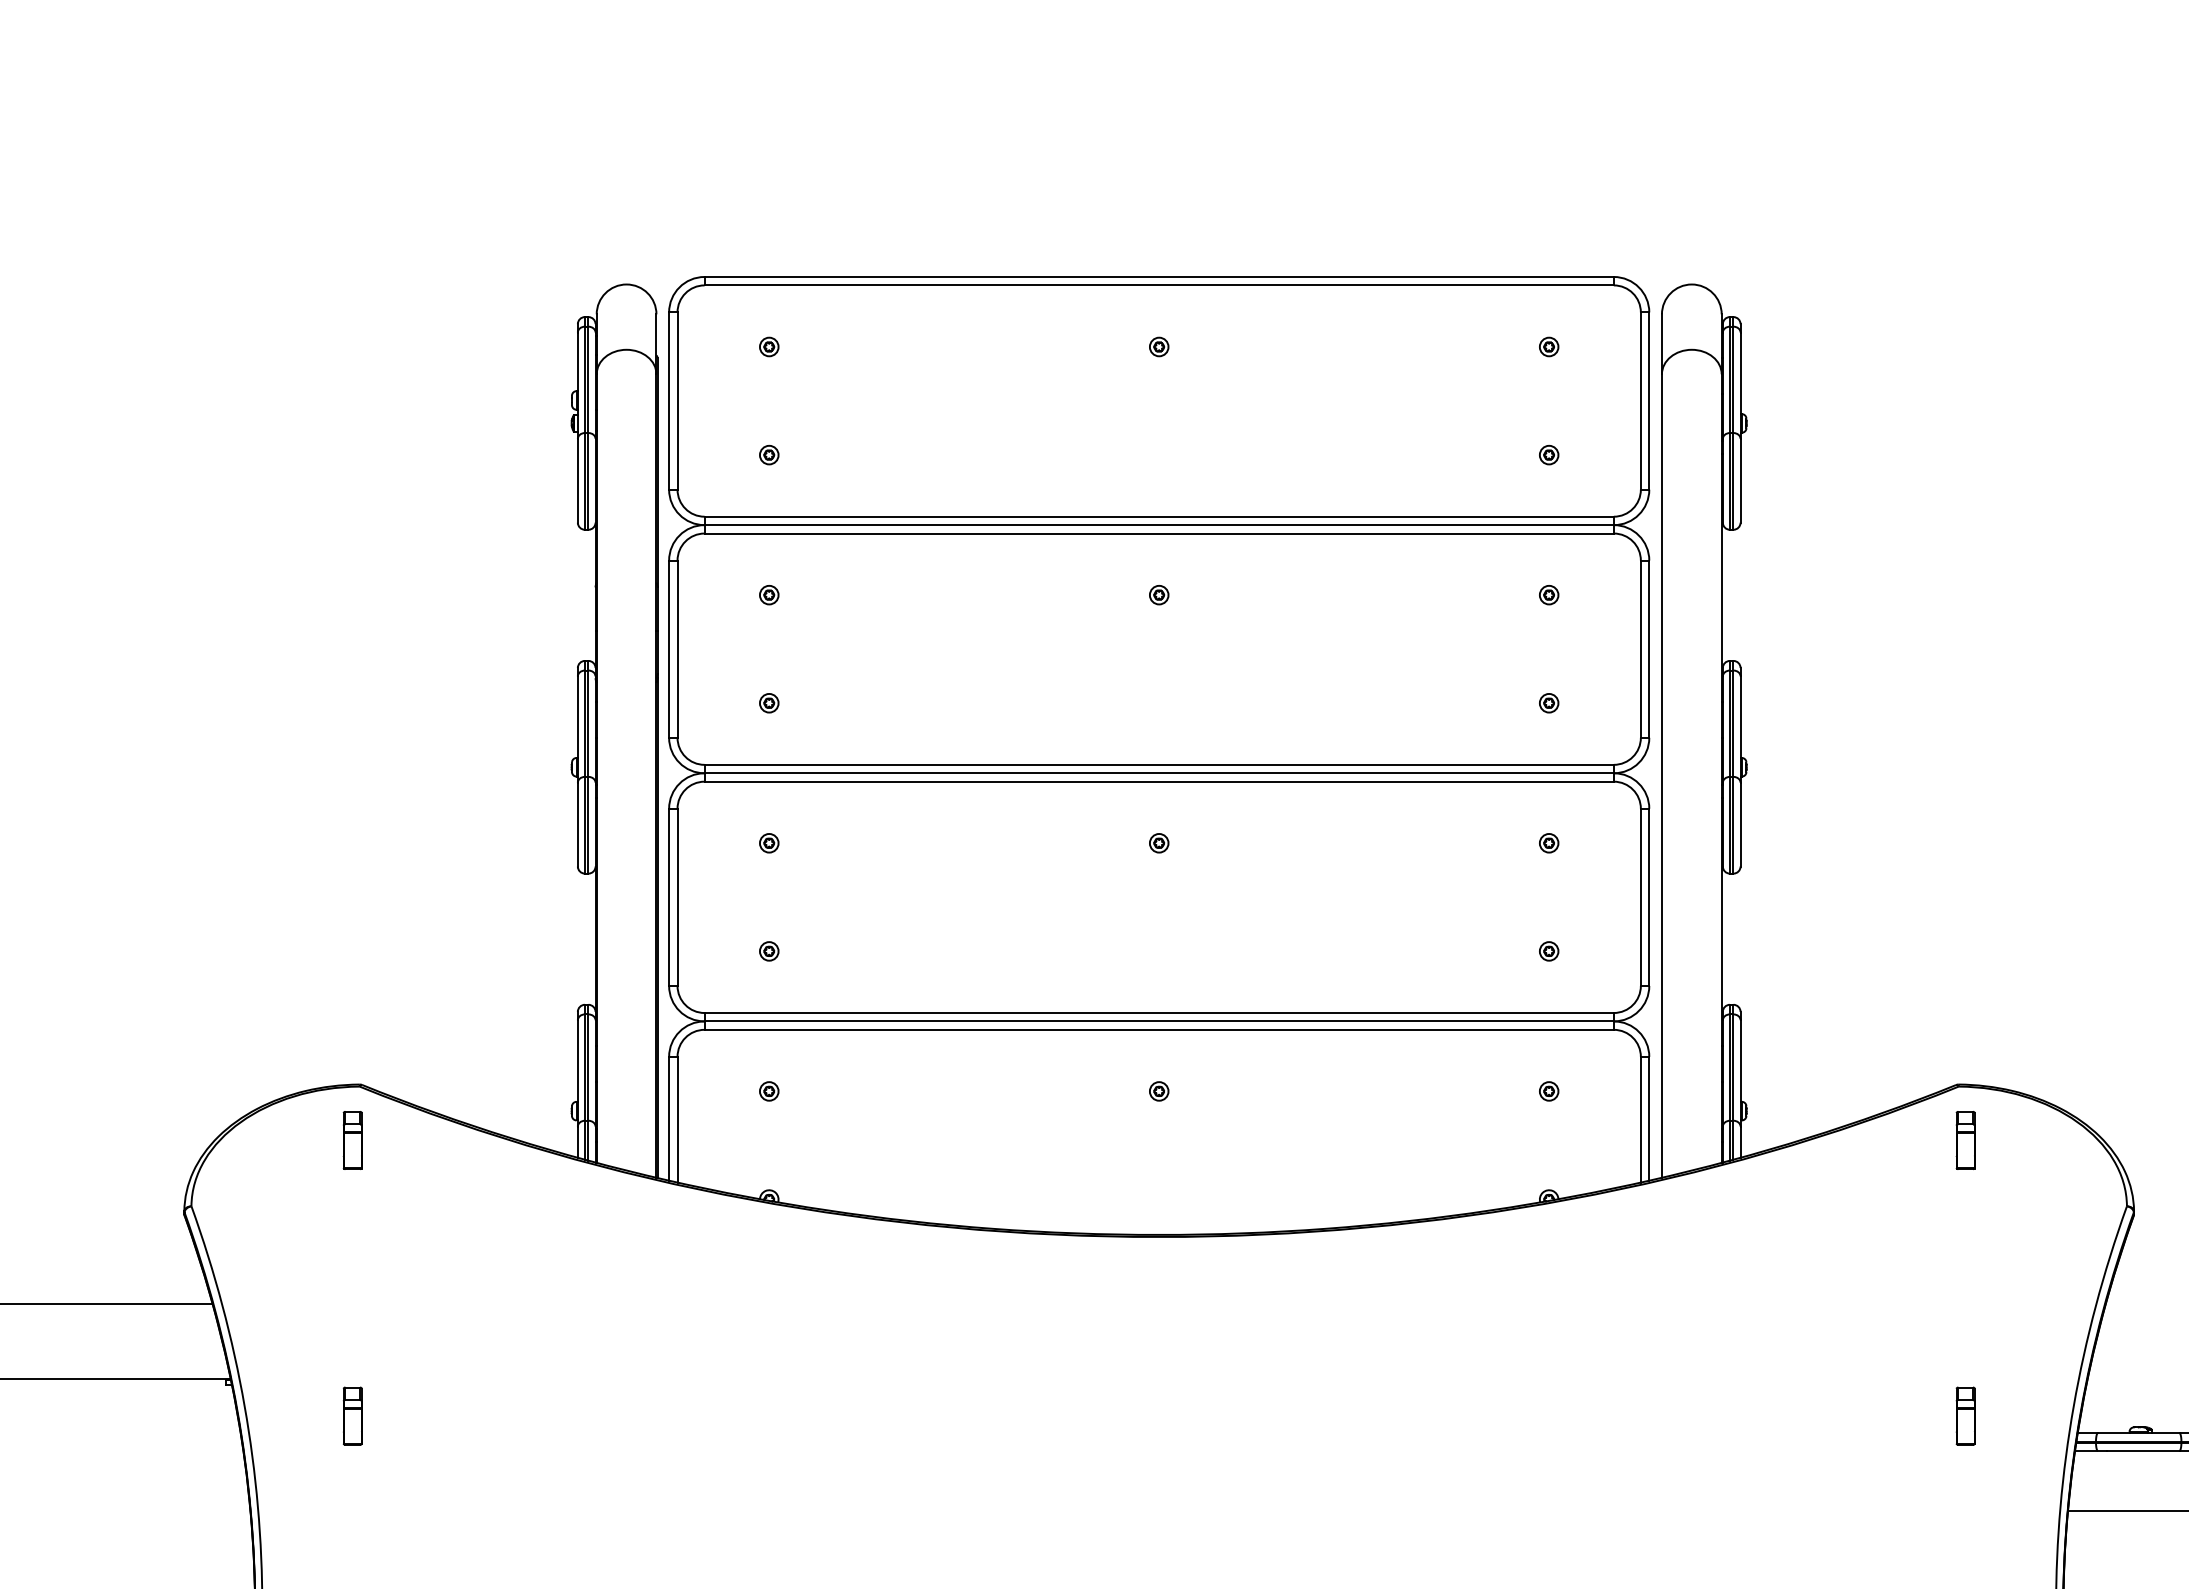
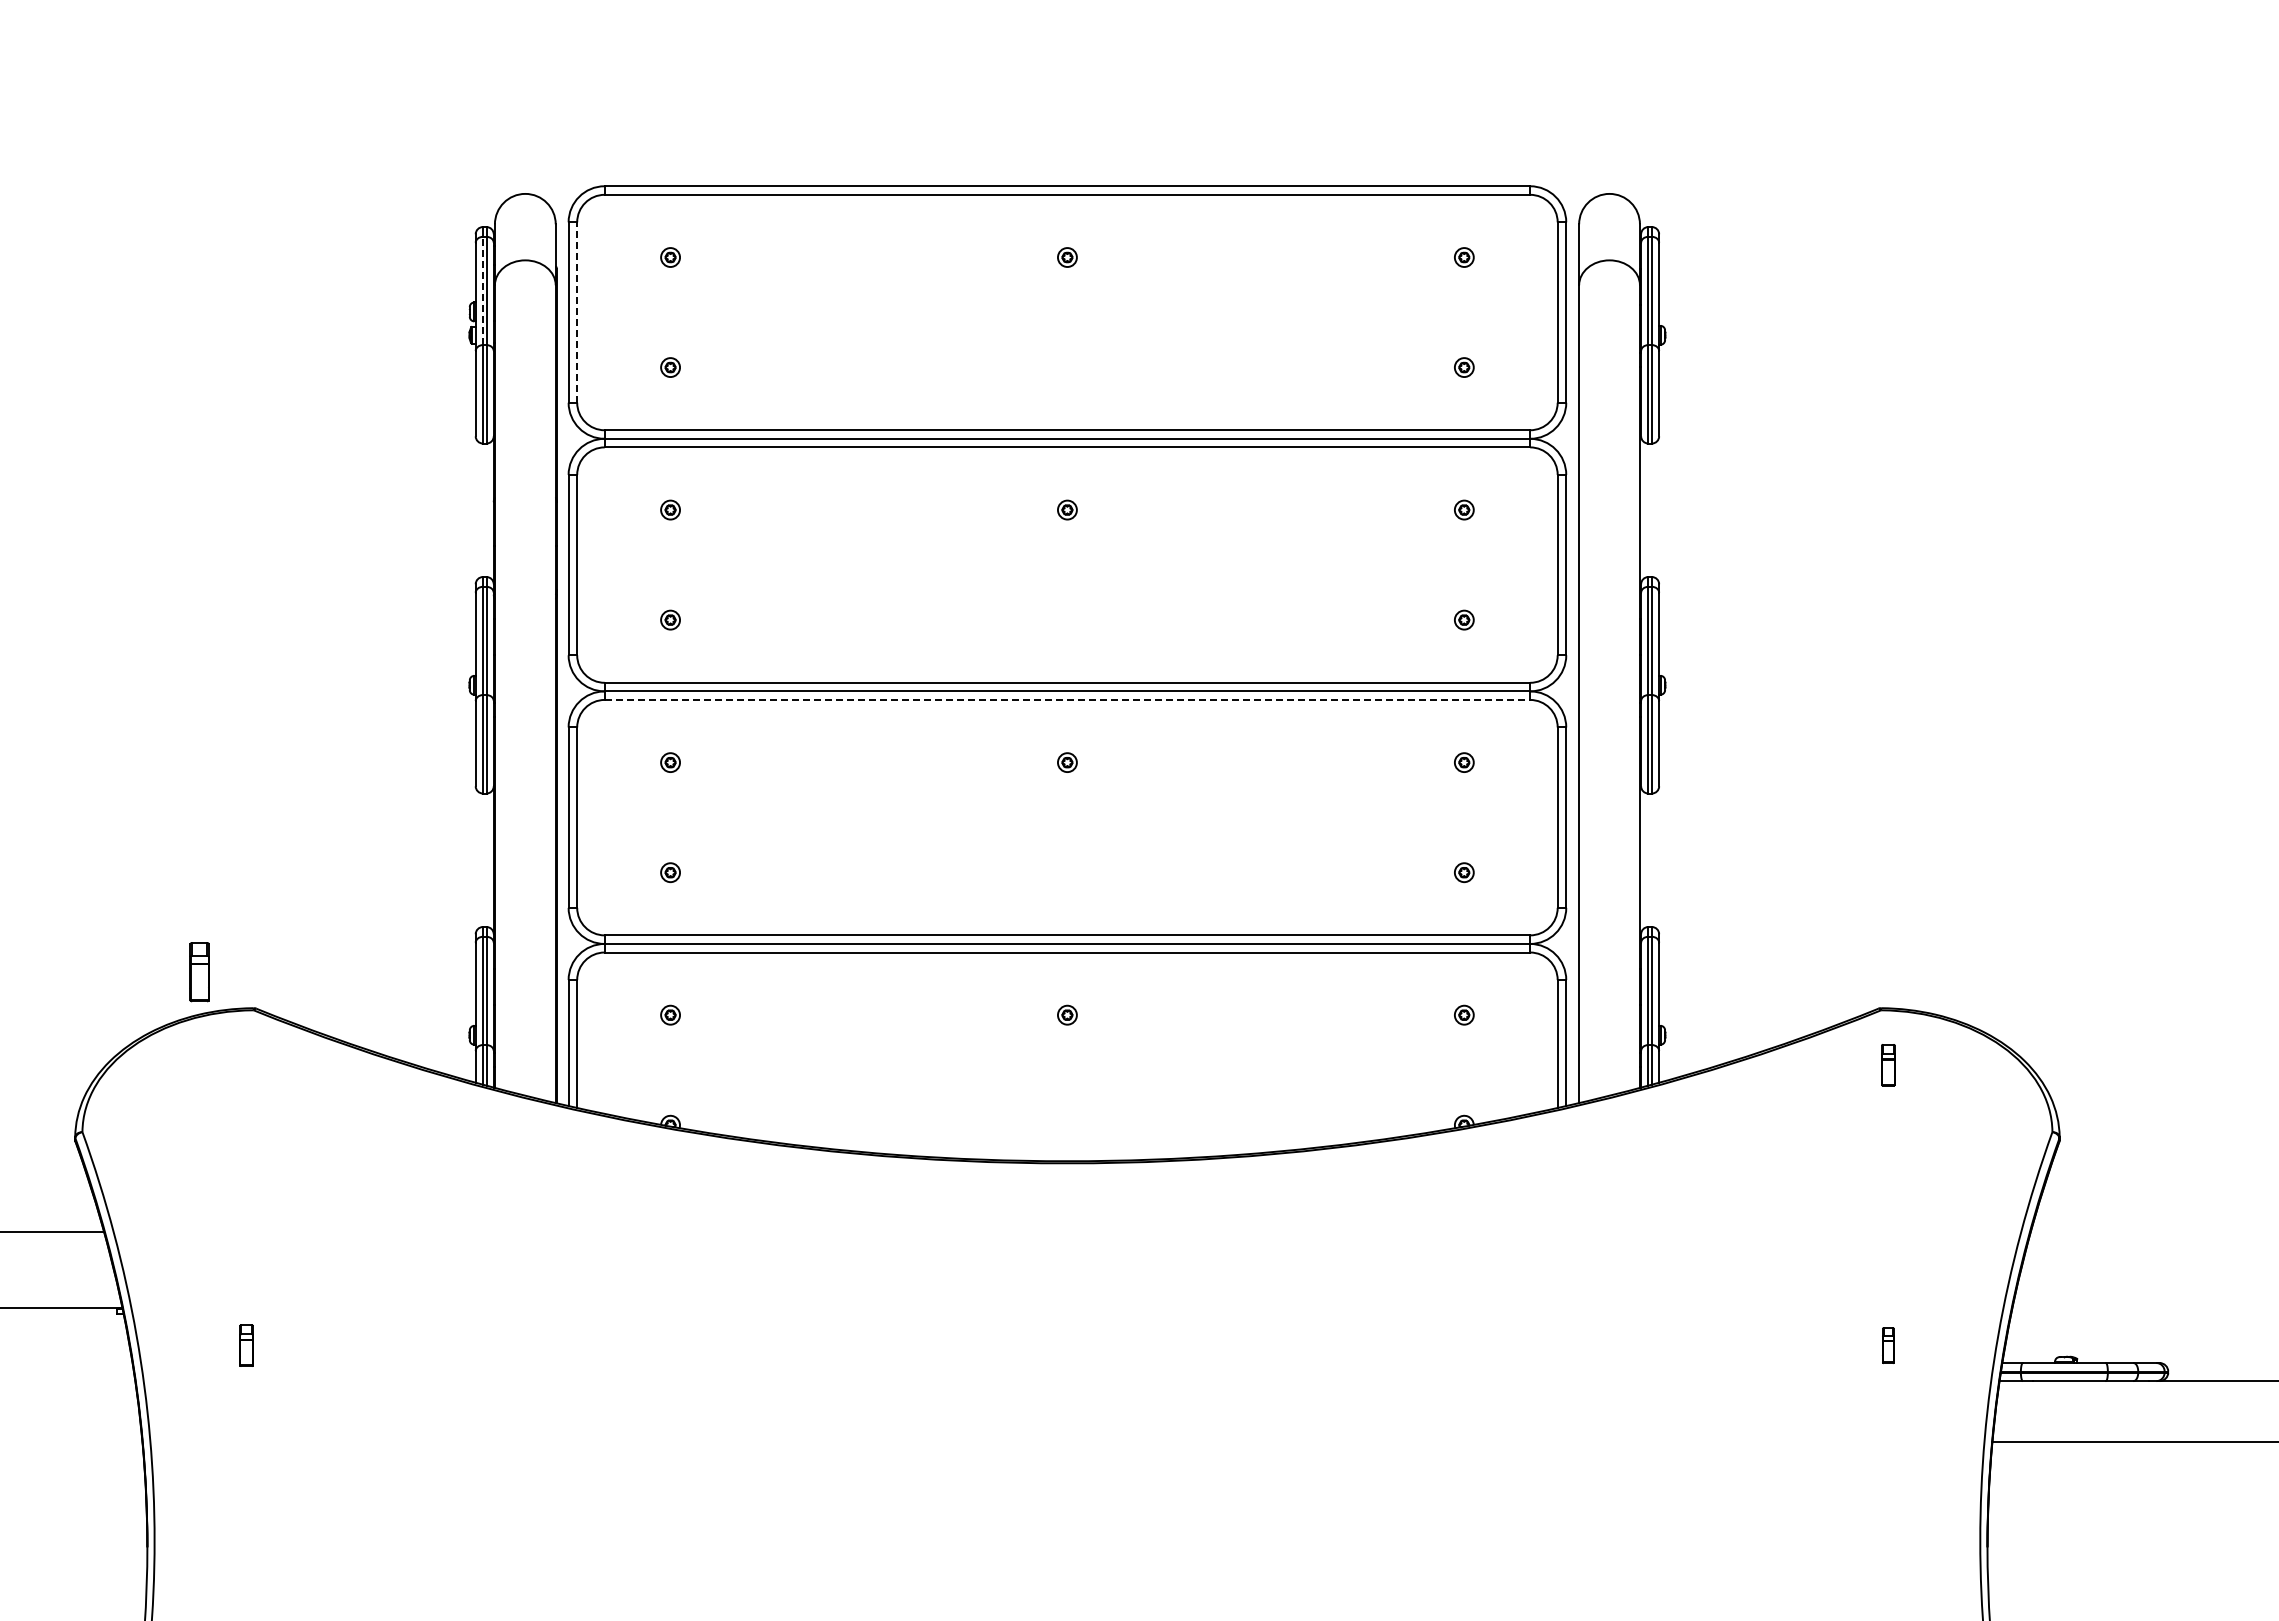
line: (584, 379) -> (482, 290), solid -> dashed
line: (677, 401) -> (577, 312), solid -> dashed
line: (1159, 781) -> (1067, 699), solid -> dashed
part: (352, 1140) -> (199, 972), moved
part: (1965, 1140) -> (1888, 1065), size x0.7
part: (352, 1415) -> (246, 1345), size x0.7
part: (1965, 1415) -> (1888, 1345), size x0.6

